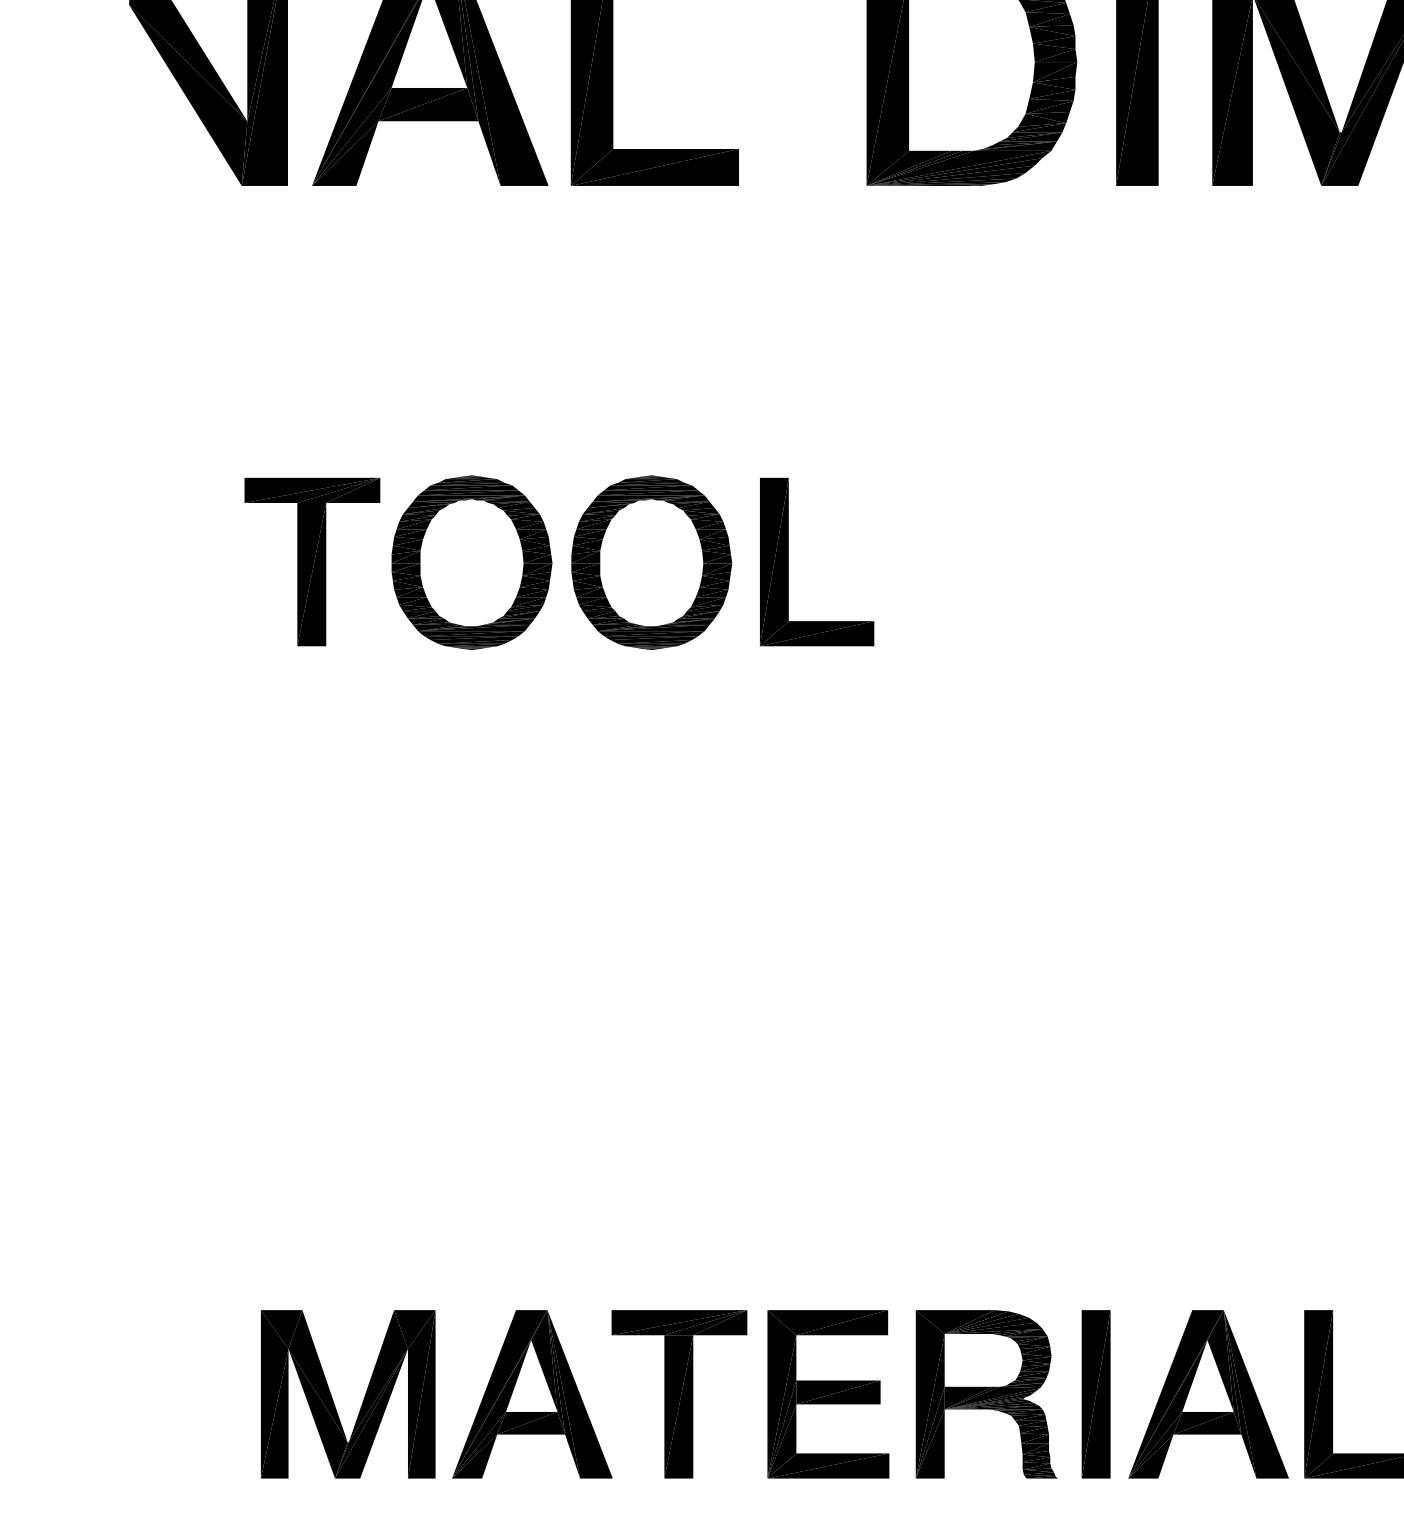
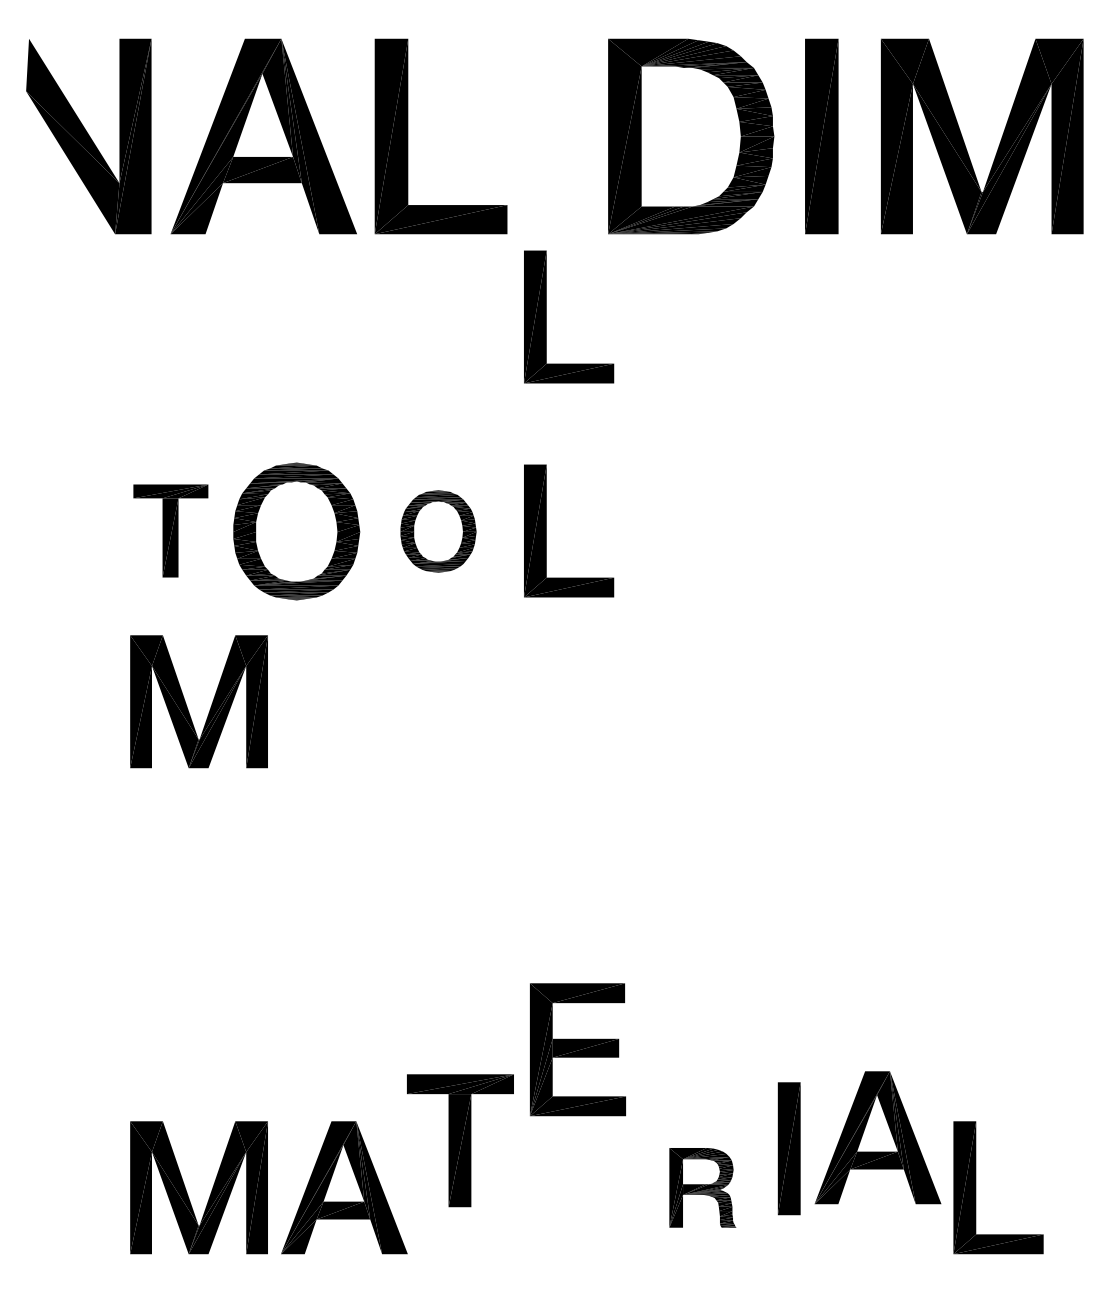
part: (788, 290) -> (546, 316), added
part: (312, 561) -> (170, 530), size x0.7
part: (651, 562) -> (438, 531), size x0.6
part: (333, 784) -> (187, 706), added
part: (679, 1394) -> (460, 1140), moved
part: (827, 1394) -> (577, 1049), moved
part: (986, 1394) -> (702, 1187), size x0.6
part: (1095, 1394) -> (788, 1148), moved
part: (1207, 1394) -> (877, 1137), moved

